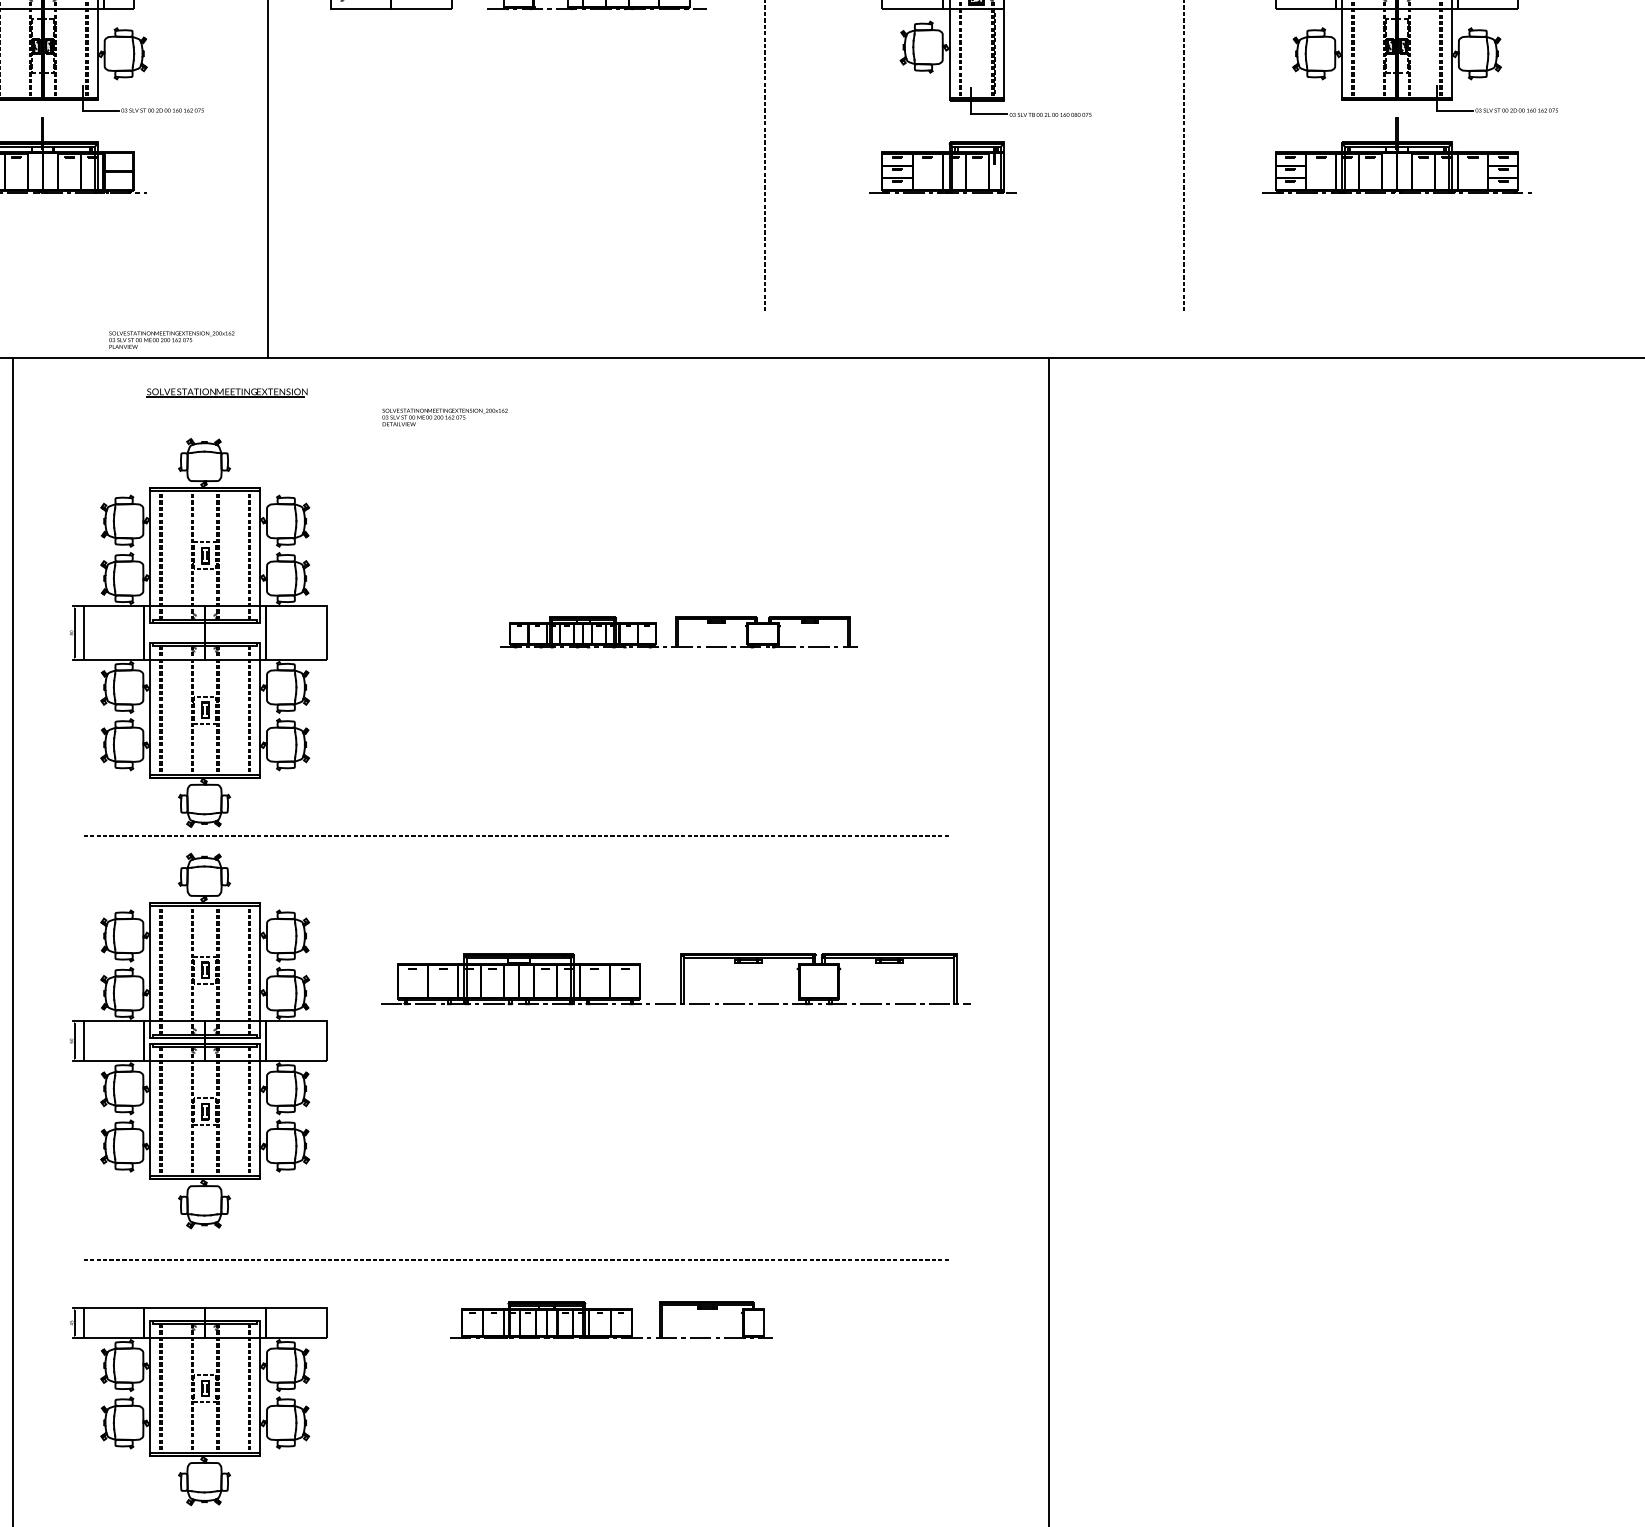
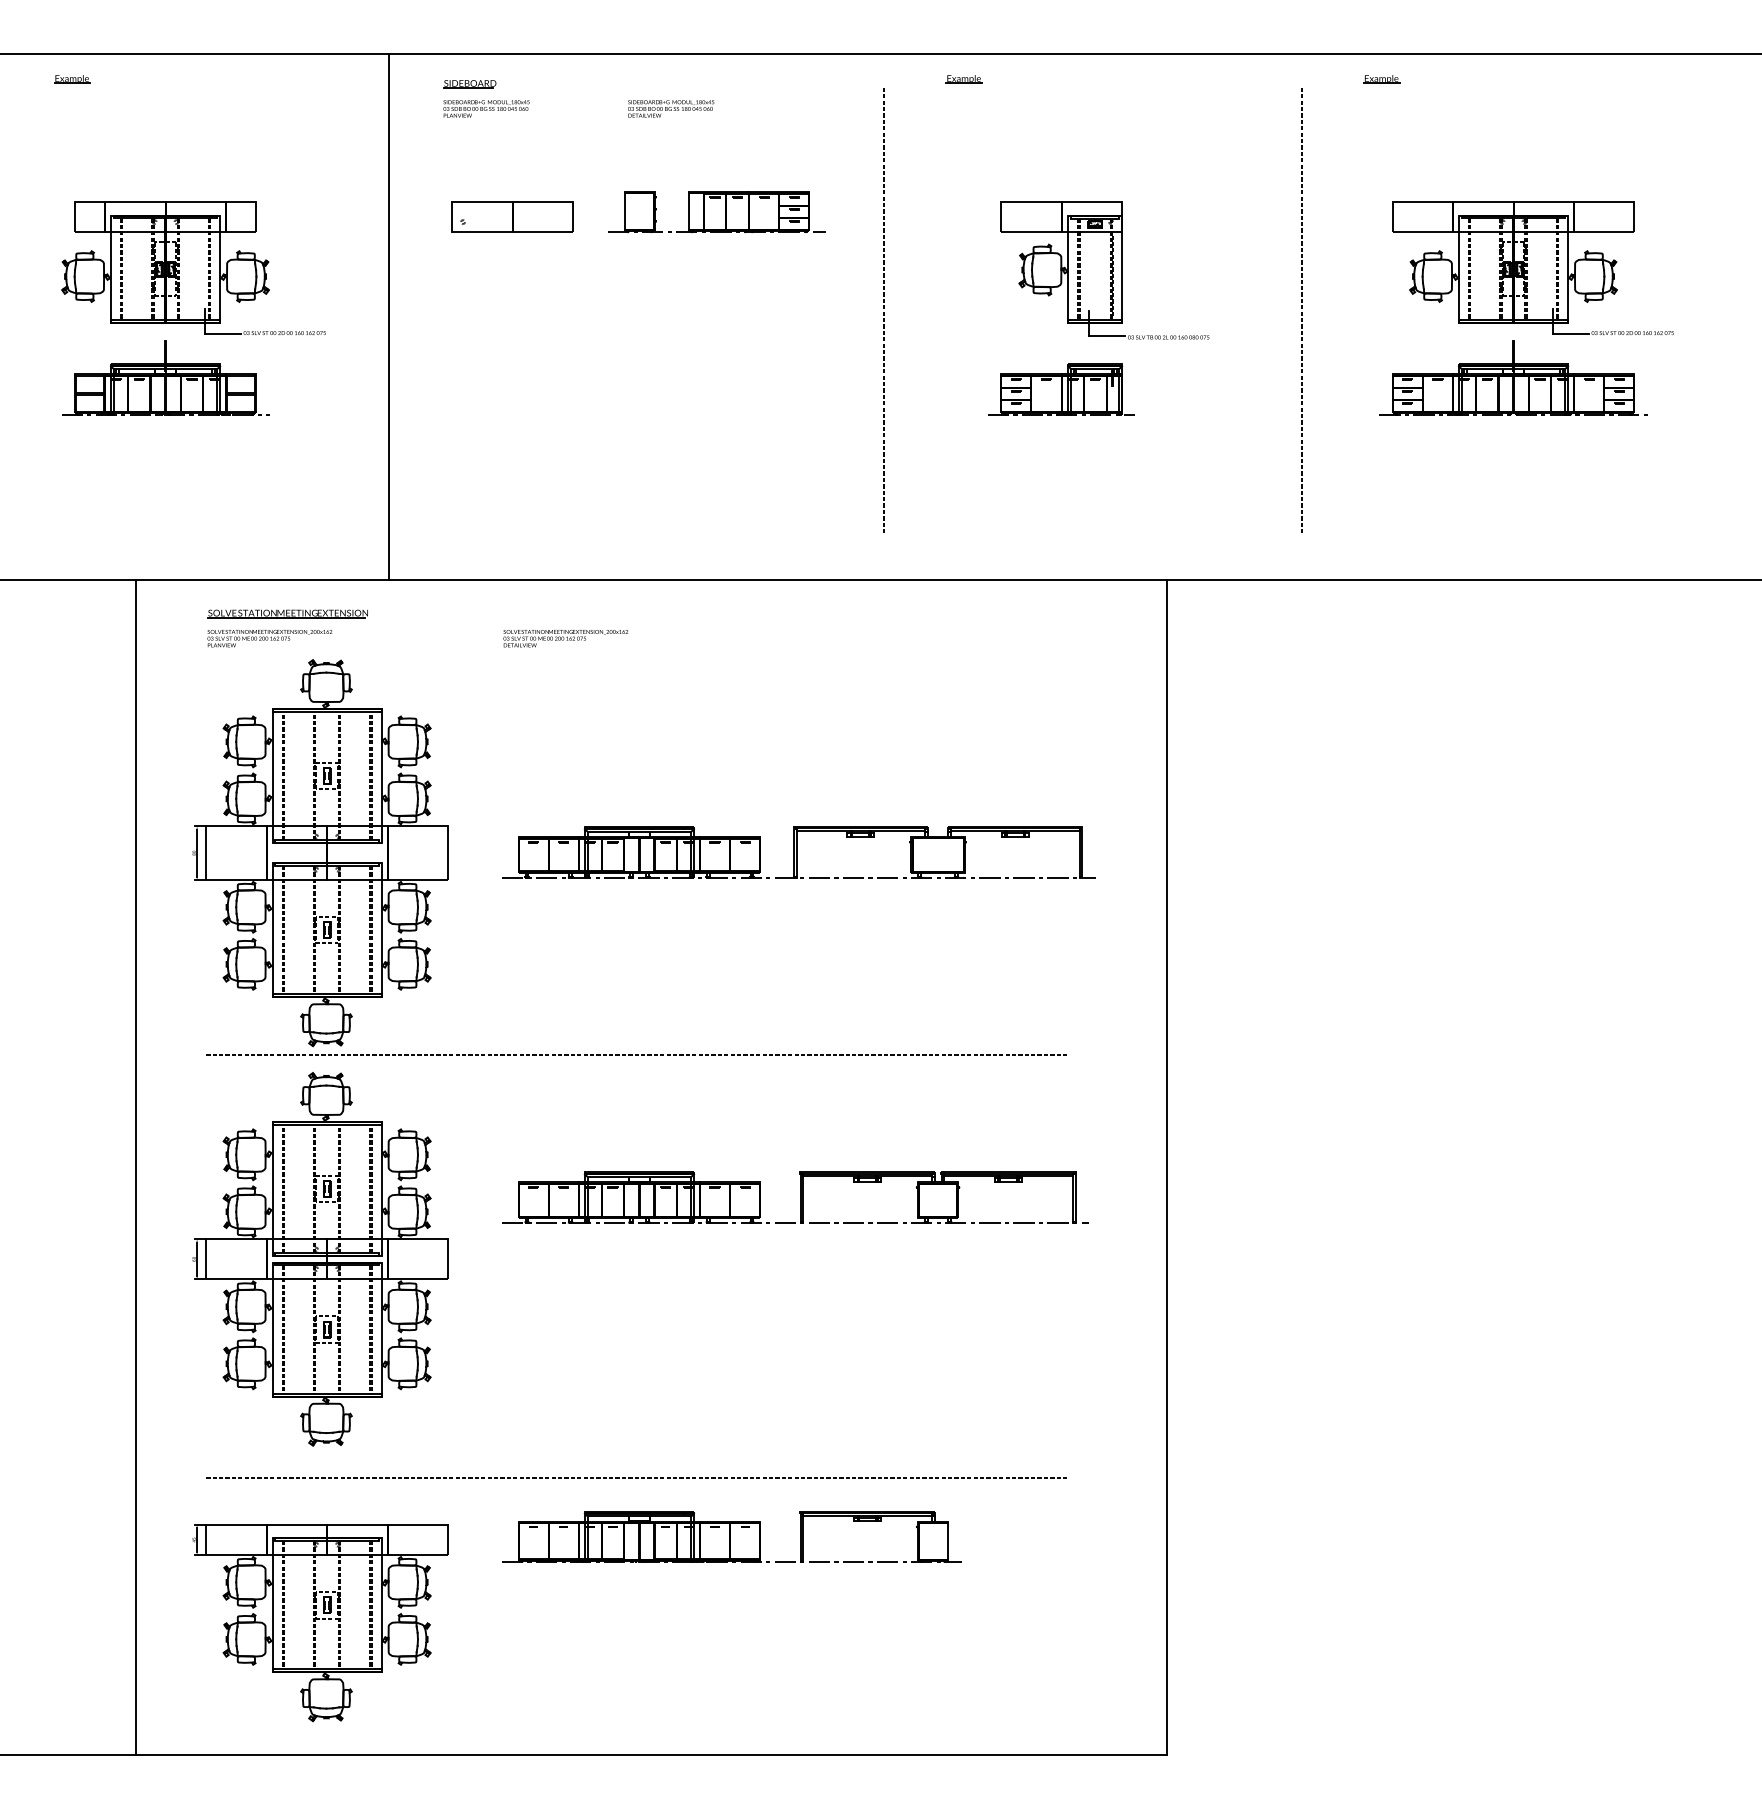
text: (171, 340) -> (269, 638), moved
part: (226, 392) -> (287, 613), moved
part: (678, 632) -> (798, 852), size x1.67
part: (611, 1319) -> (731, 1536), size x1.43

